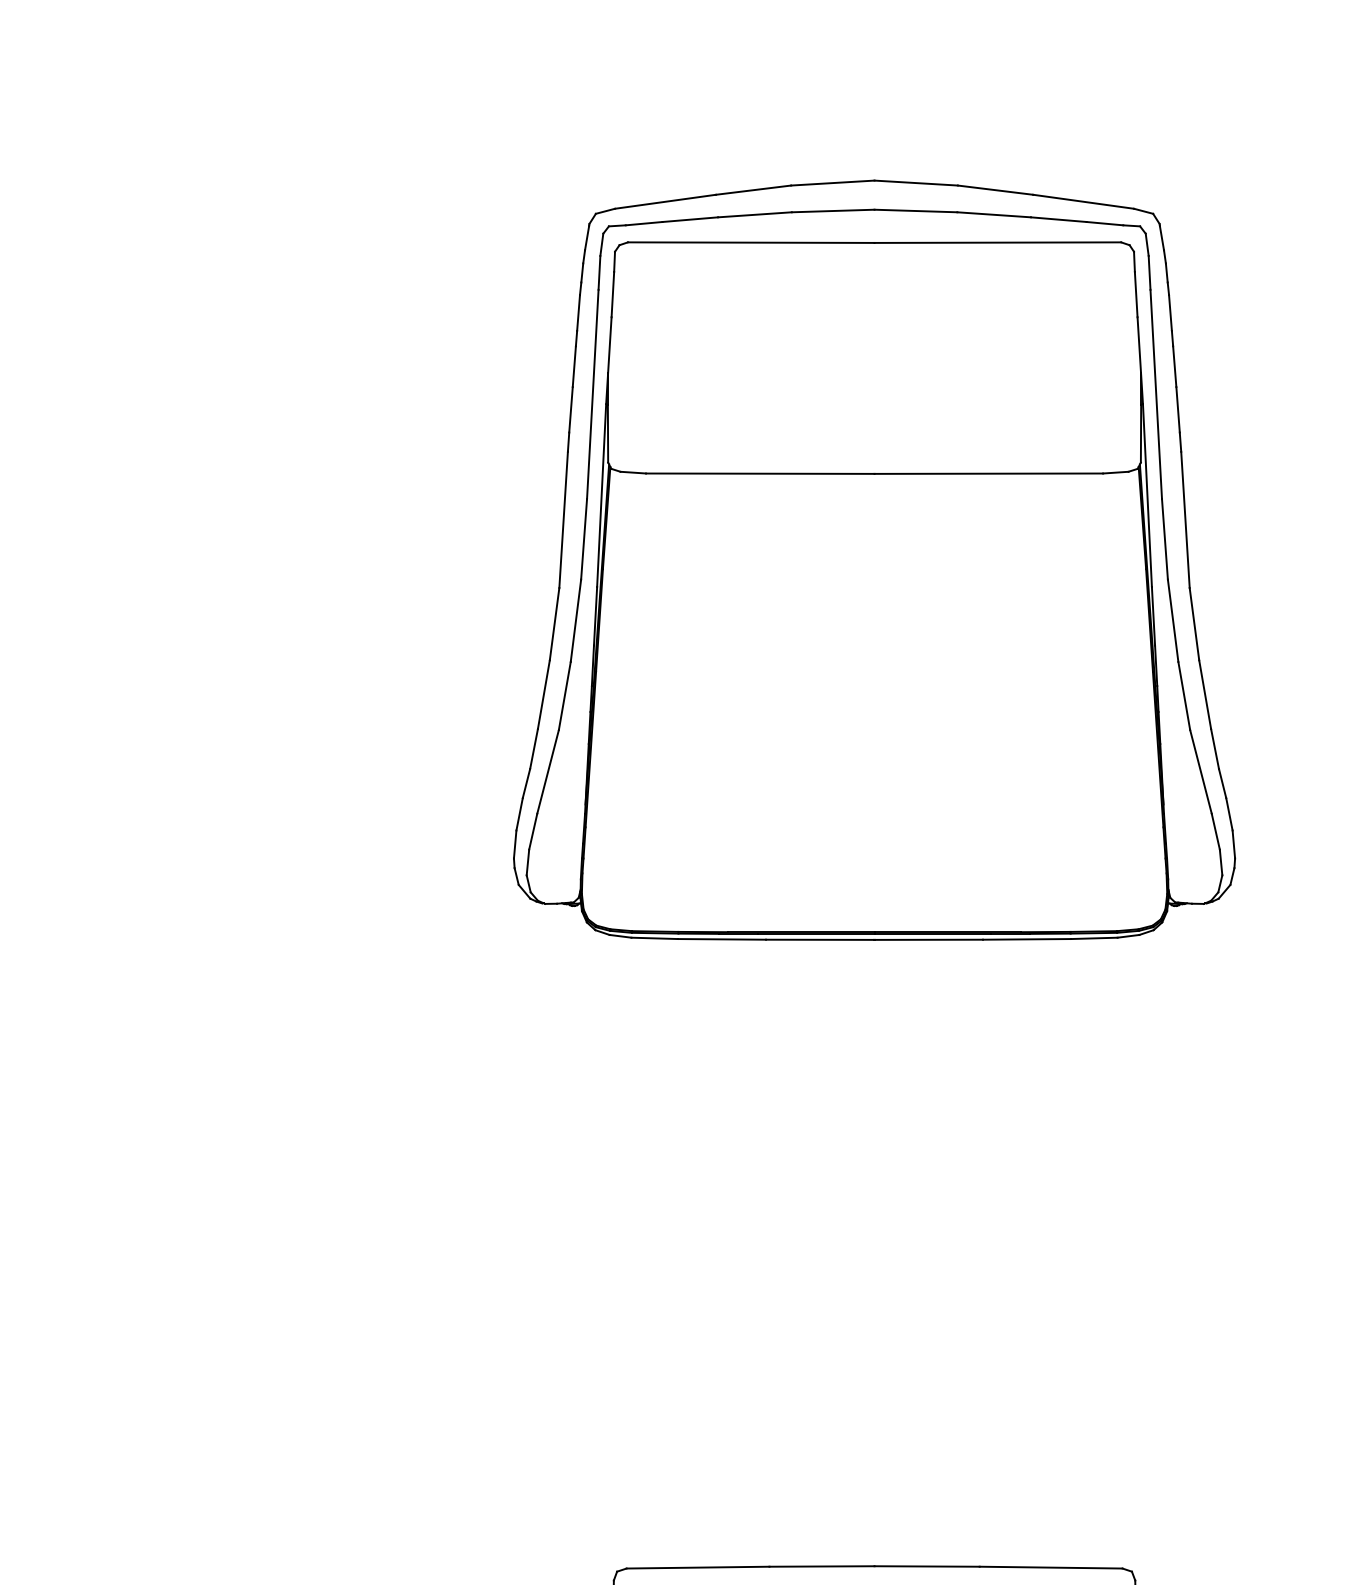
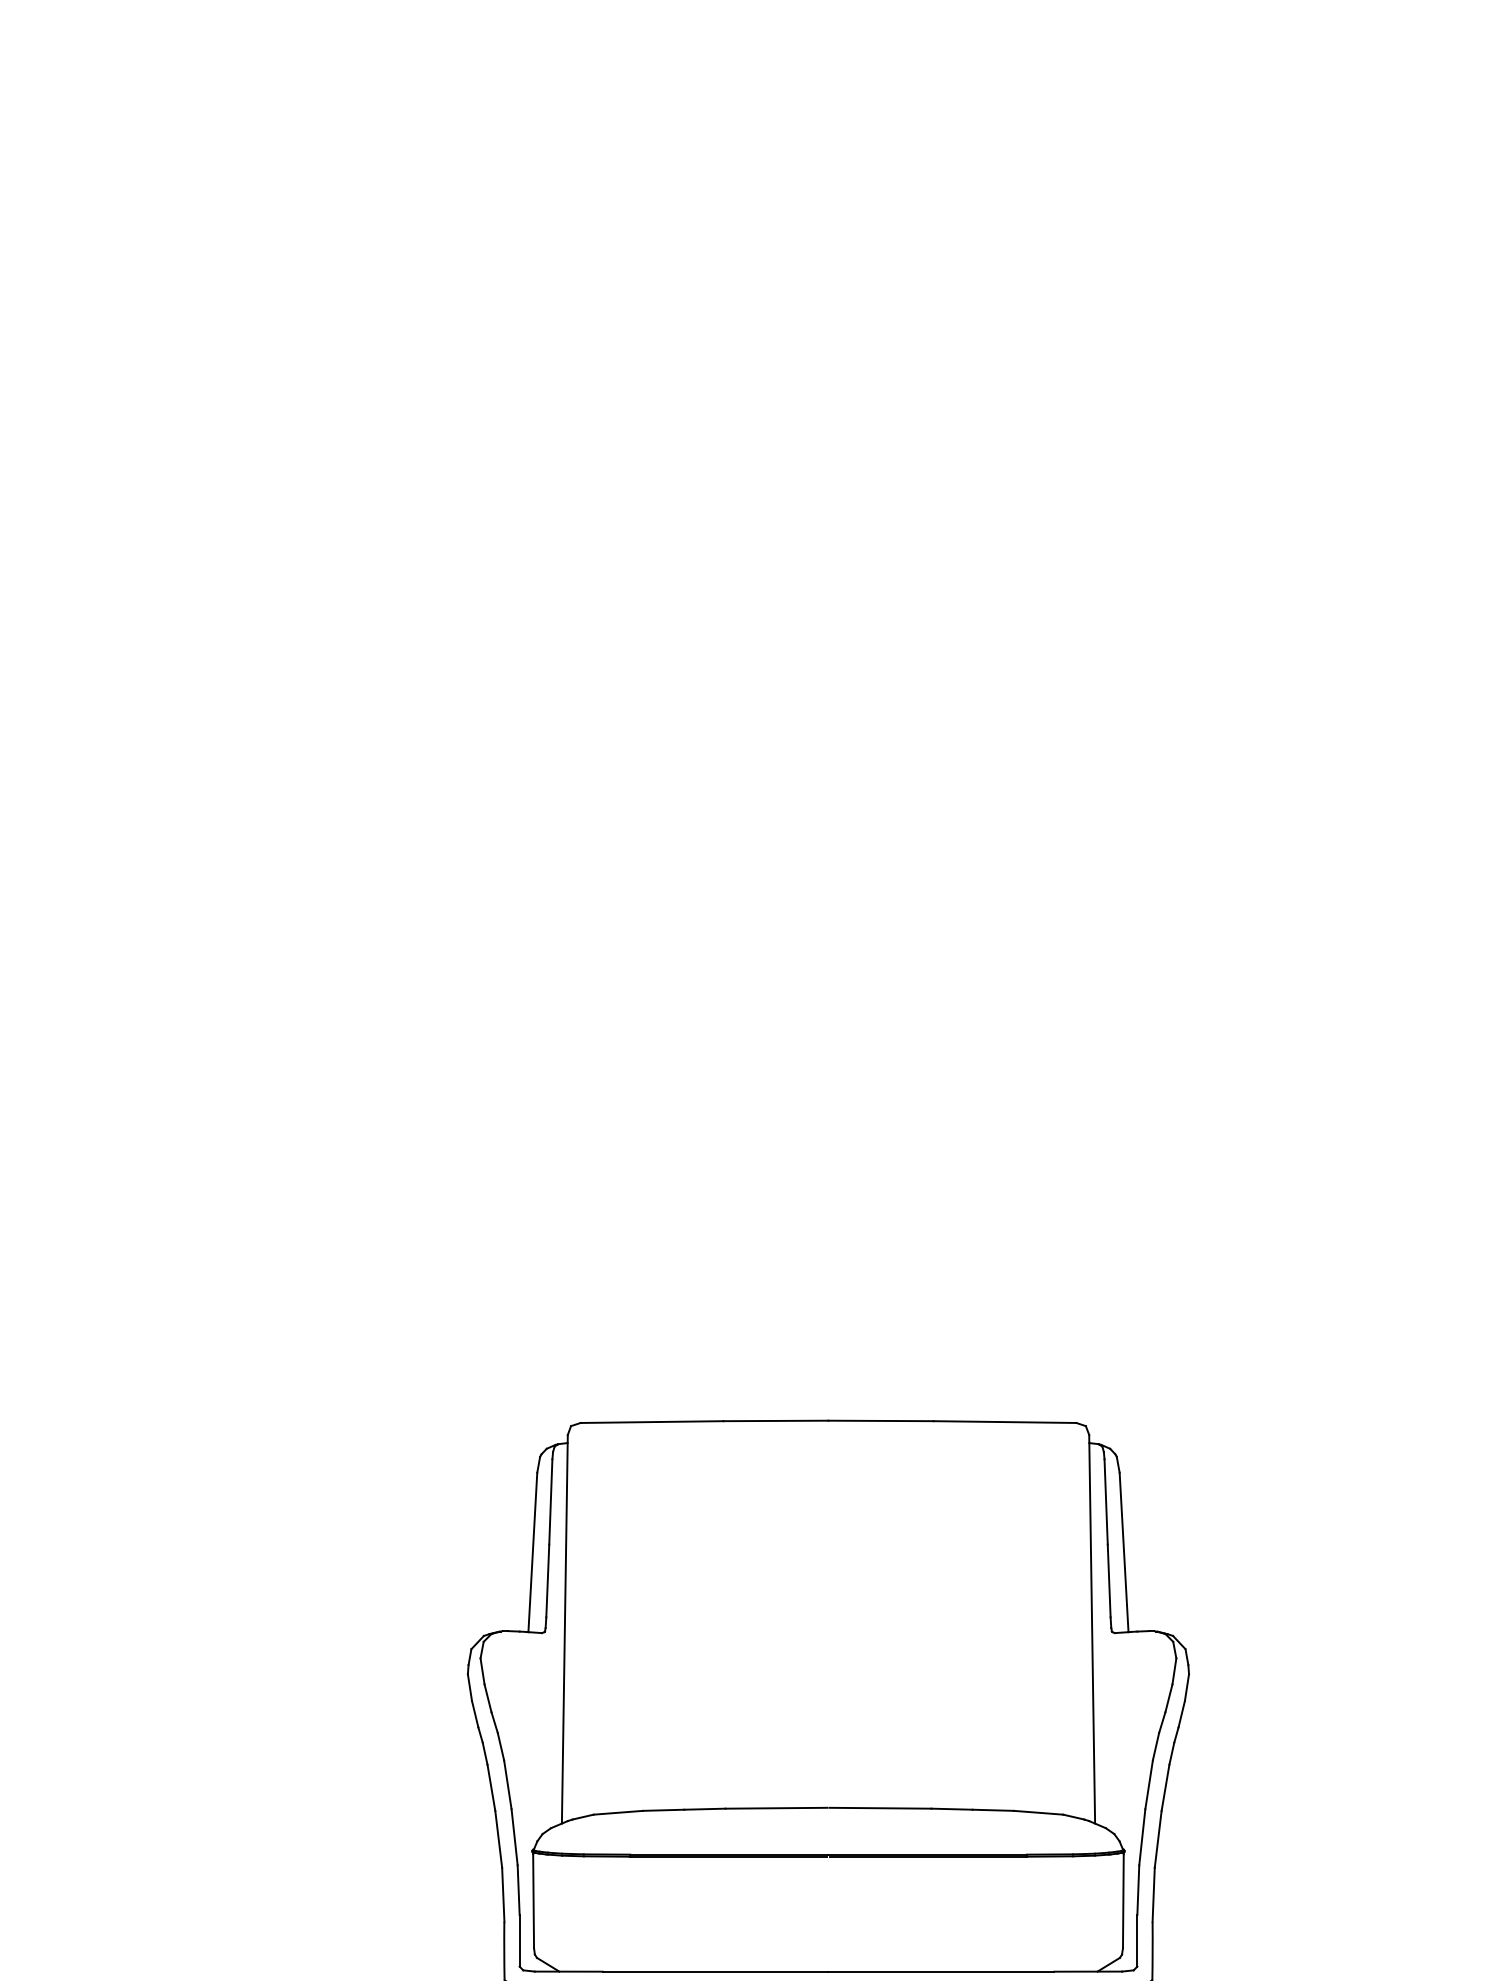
part: (874, 560) -> (828, 414), removed

